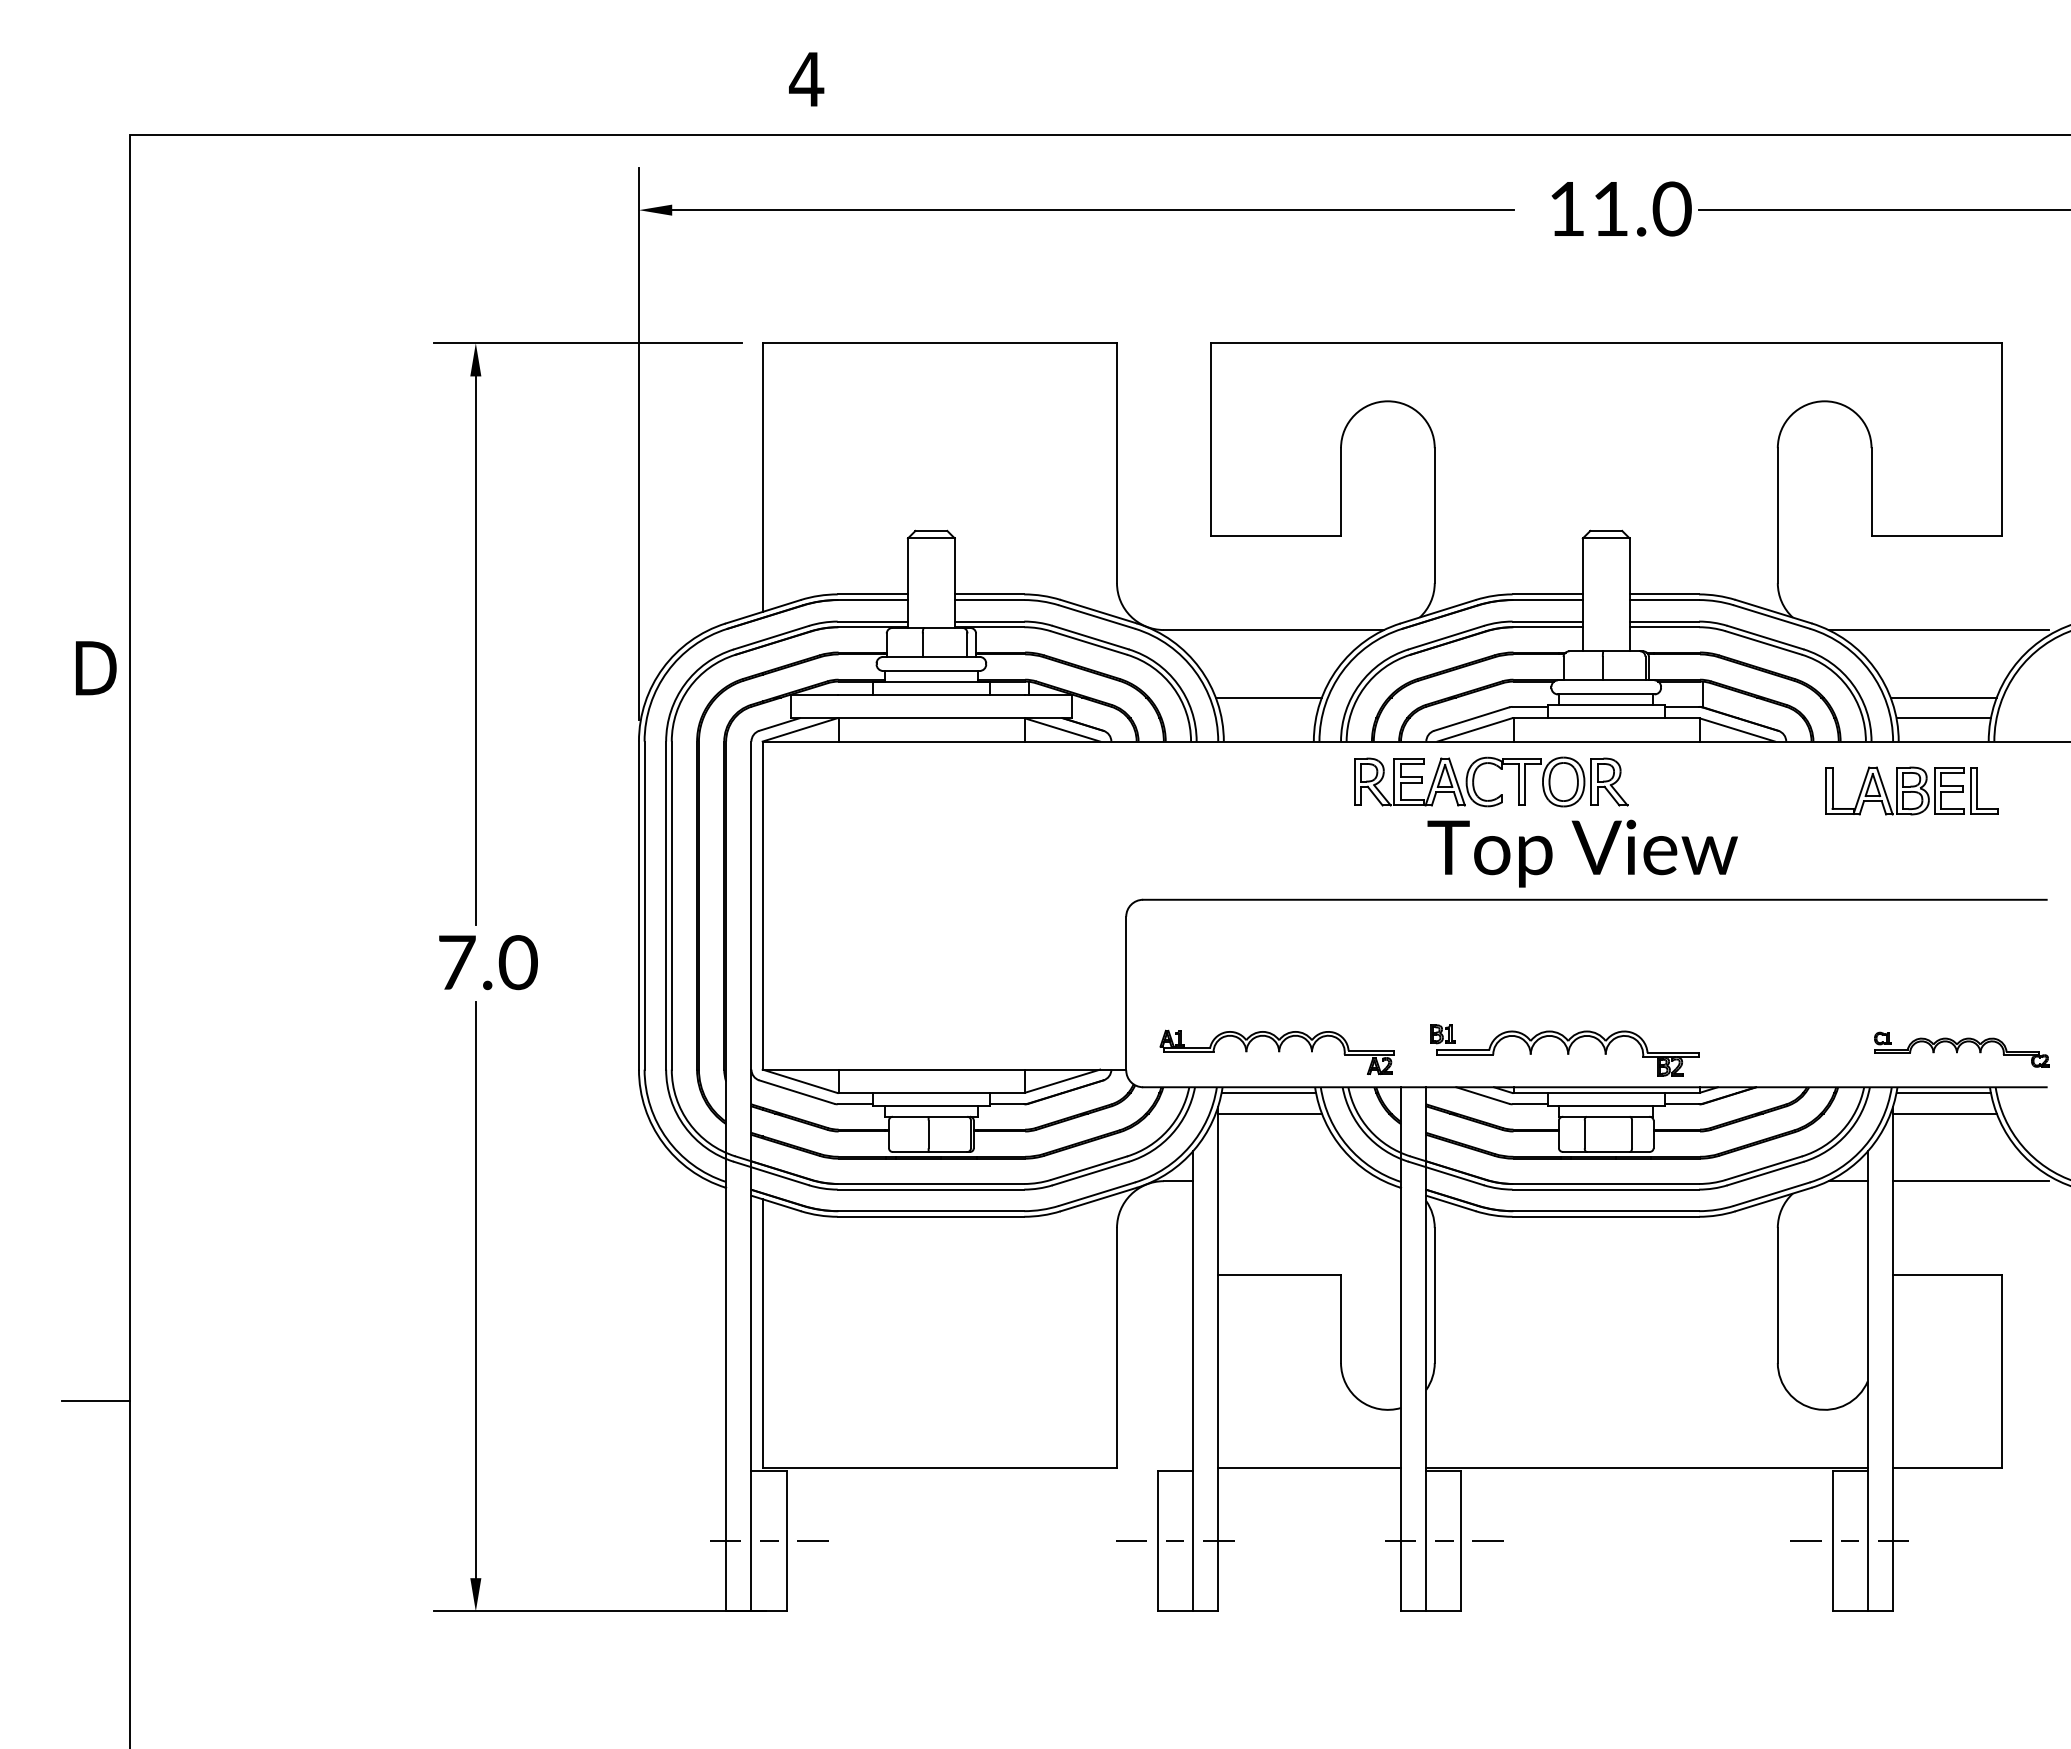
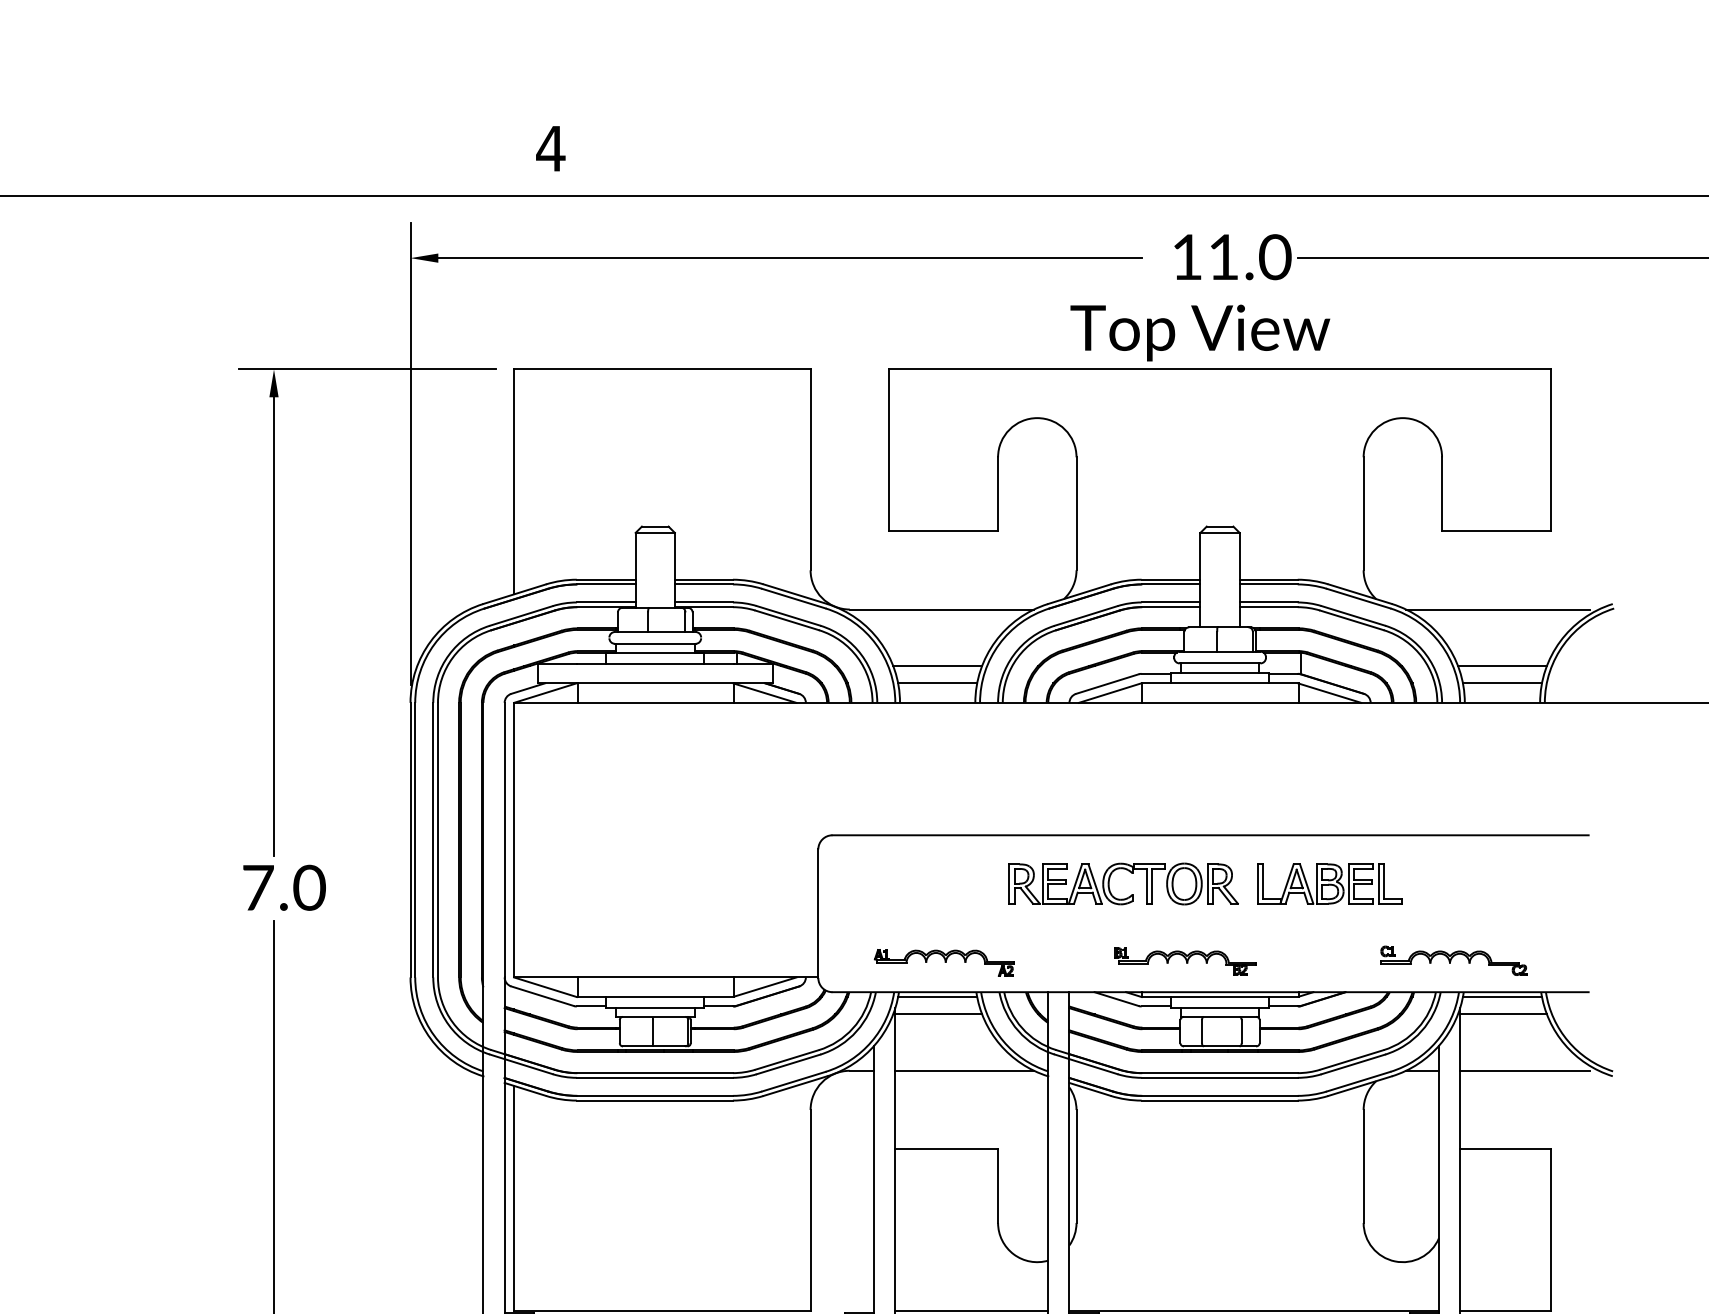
line: (1268, 718) -> (937, 683), added
part: (1500, 769) -> (1131, 873), moved
part: (1911, 790) -> (1329, 883), moved
text: (1582, 853) -> (1200, 332), moved
part: (1961, 1049) -> (1453, 960), moved
part: (1564, 1050) -> (1185, 961), size x0.62
part: (1276, 1051) -> (944, 962), size x0.71
line: (1301, 1181) -> (965, 1071), added

